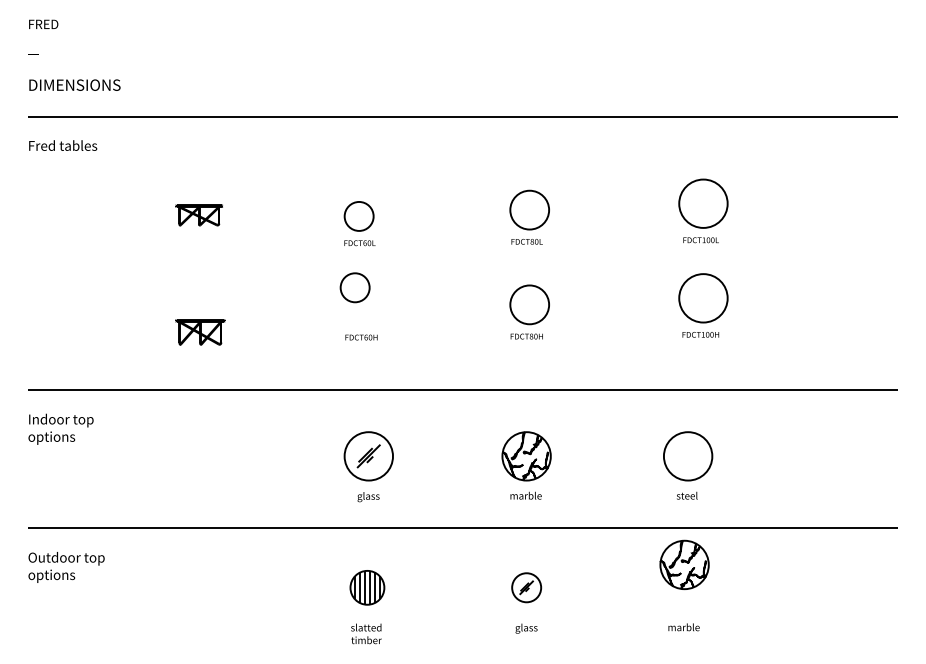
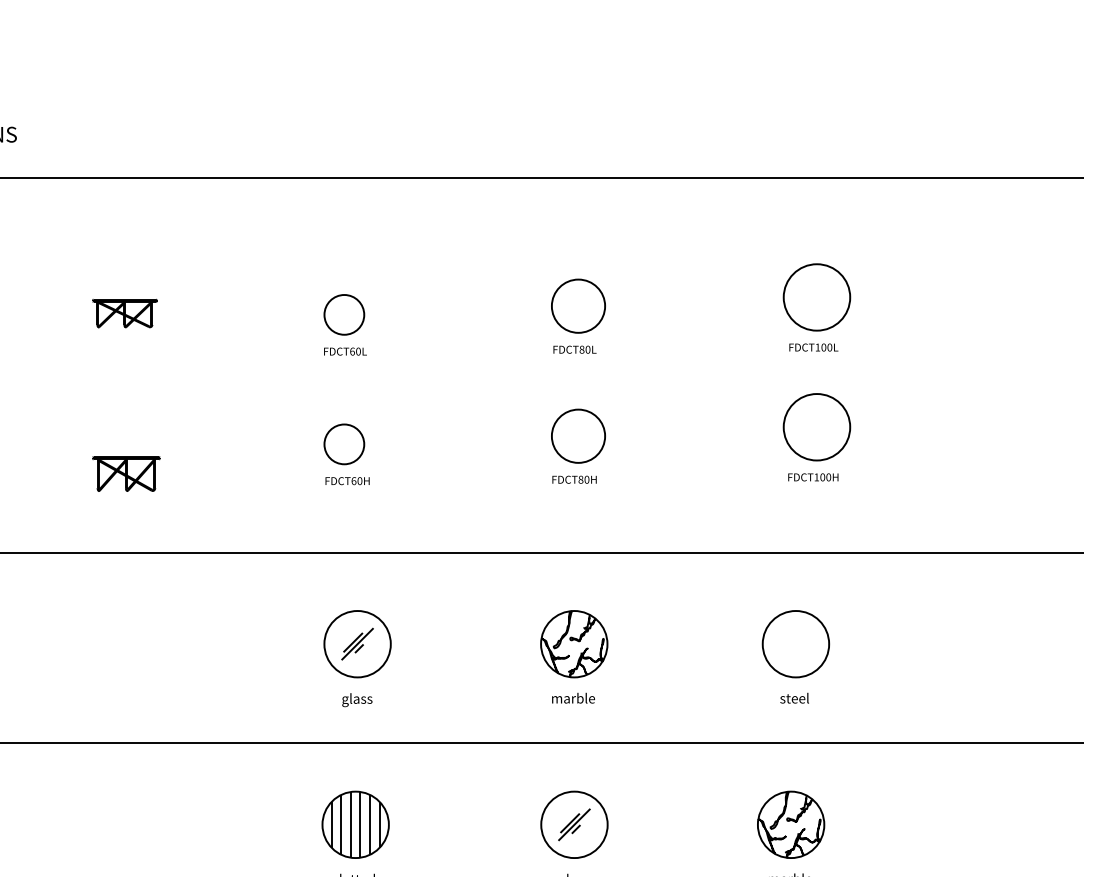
part: (354, 287) -> (343, 443), moved
part: (684, 564) -> (790, 824), moved
part: (367, 587) -> (355, 824), size x1.43
part: (526, 587) -> (574, 824), size x1.67

